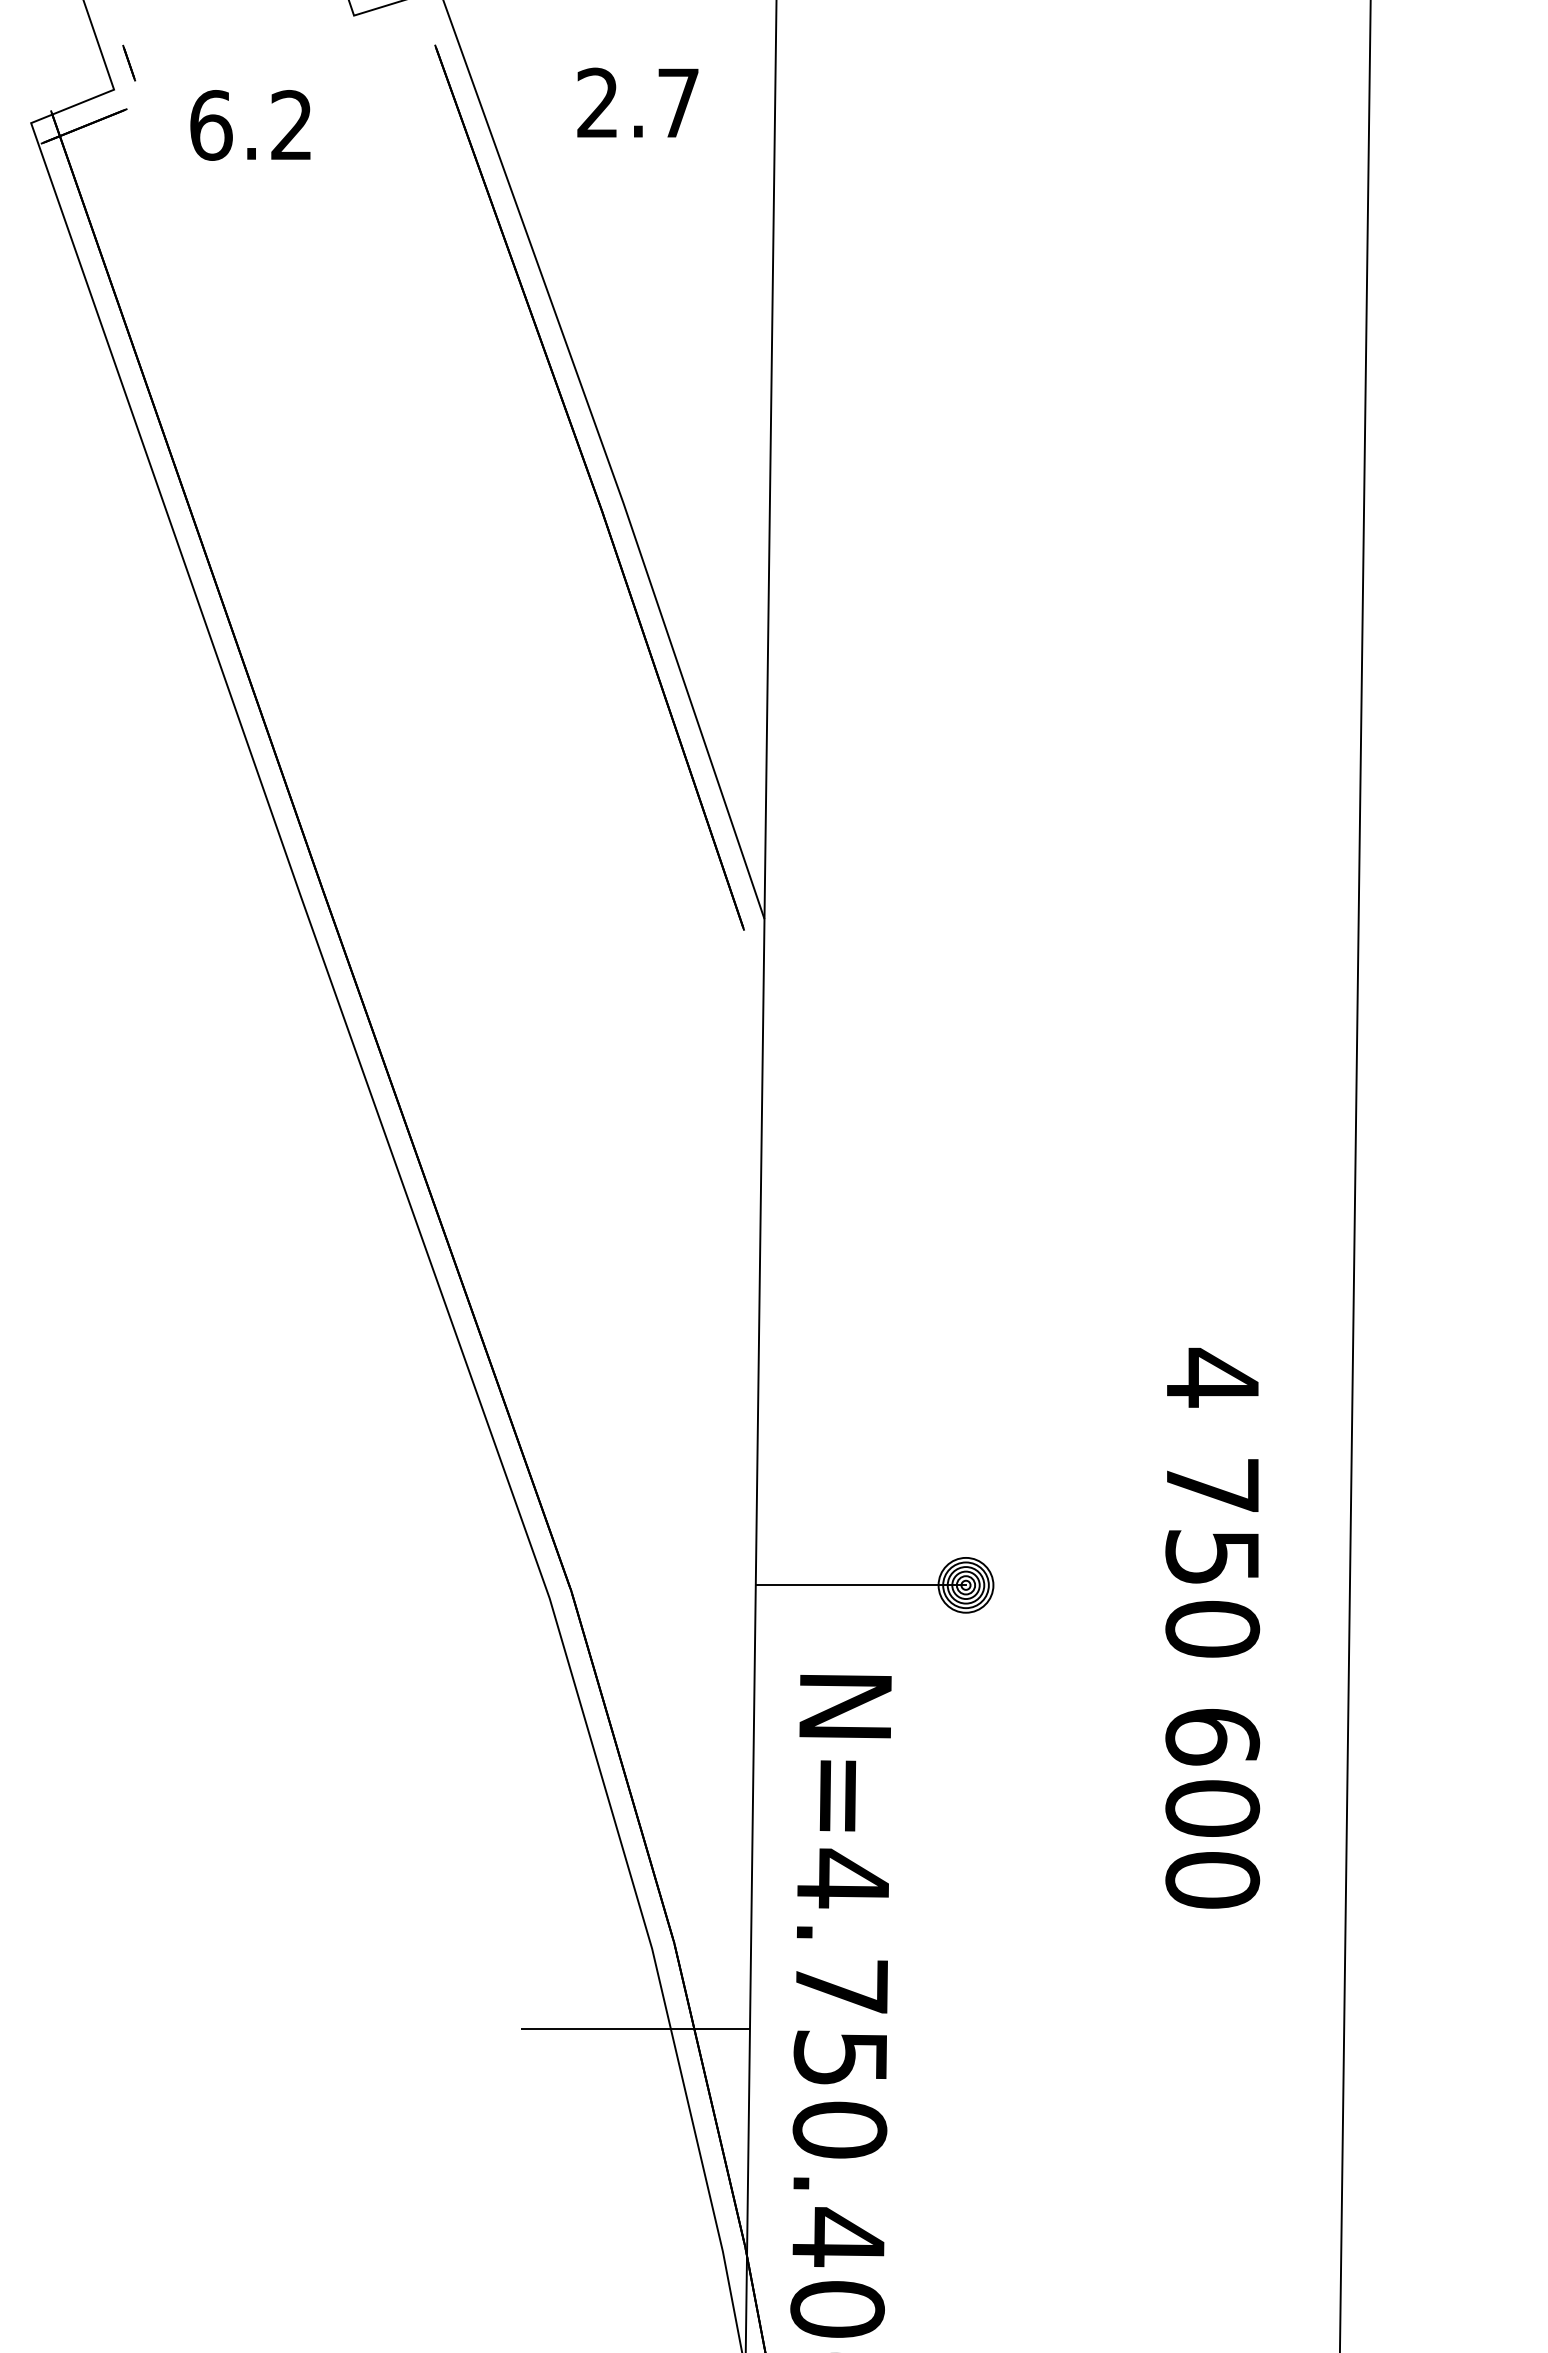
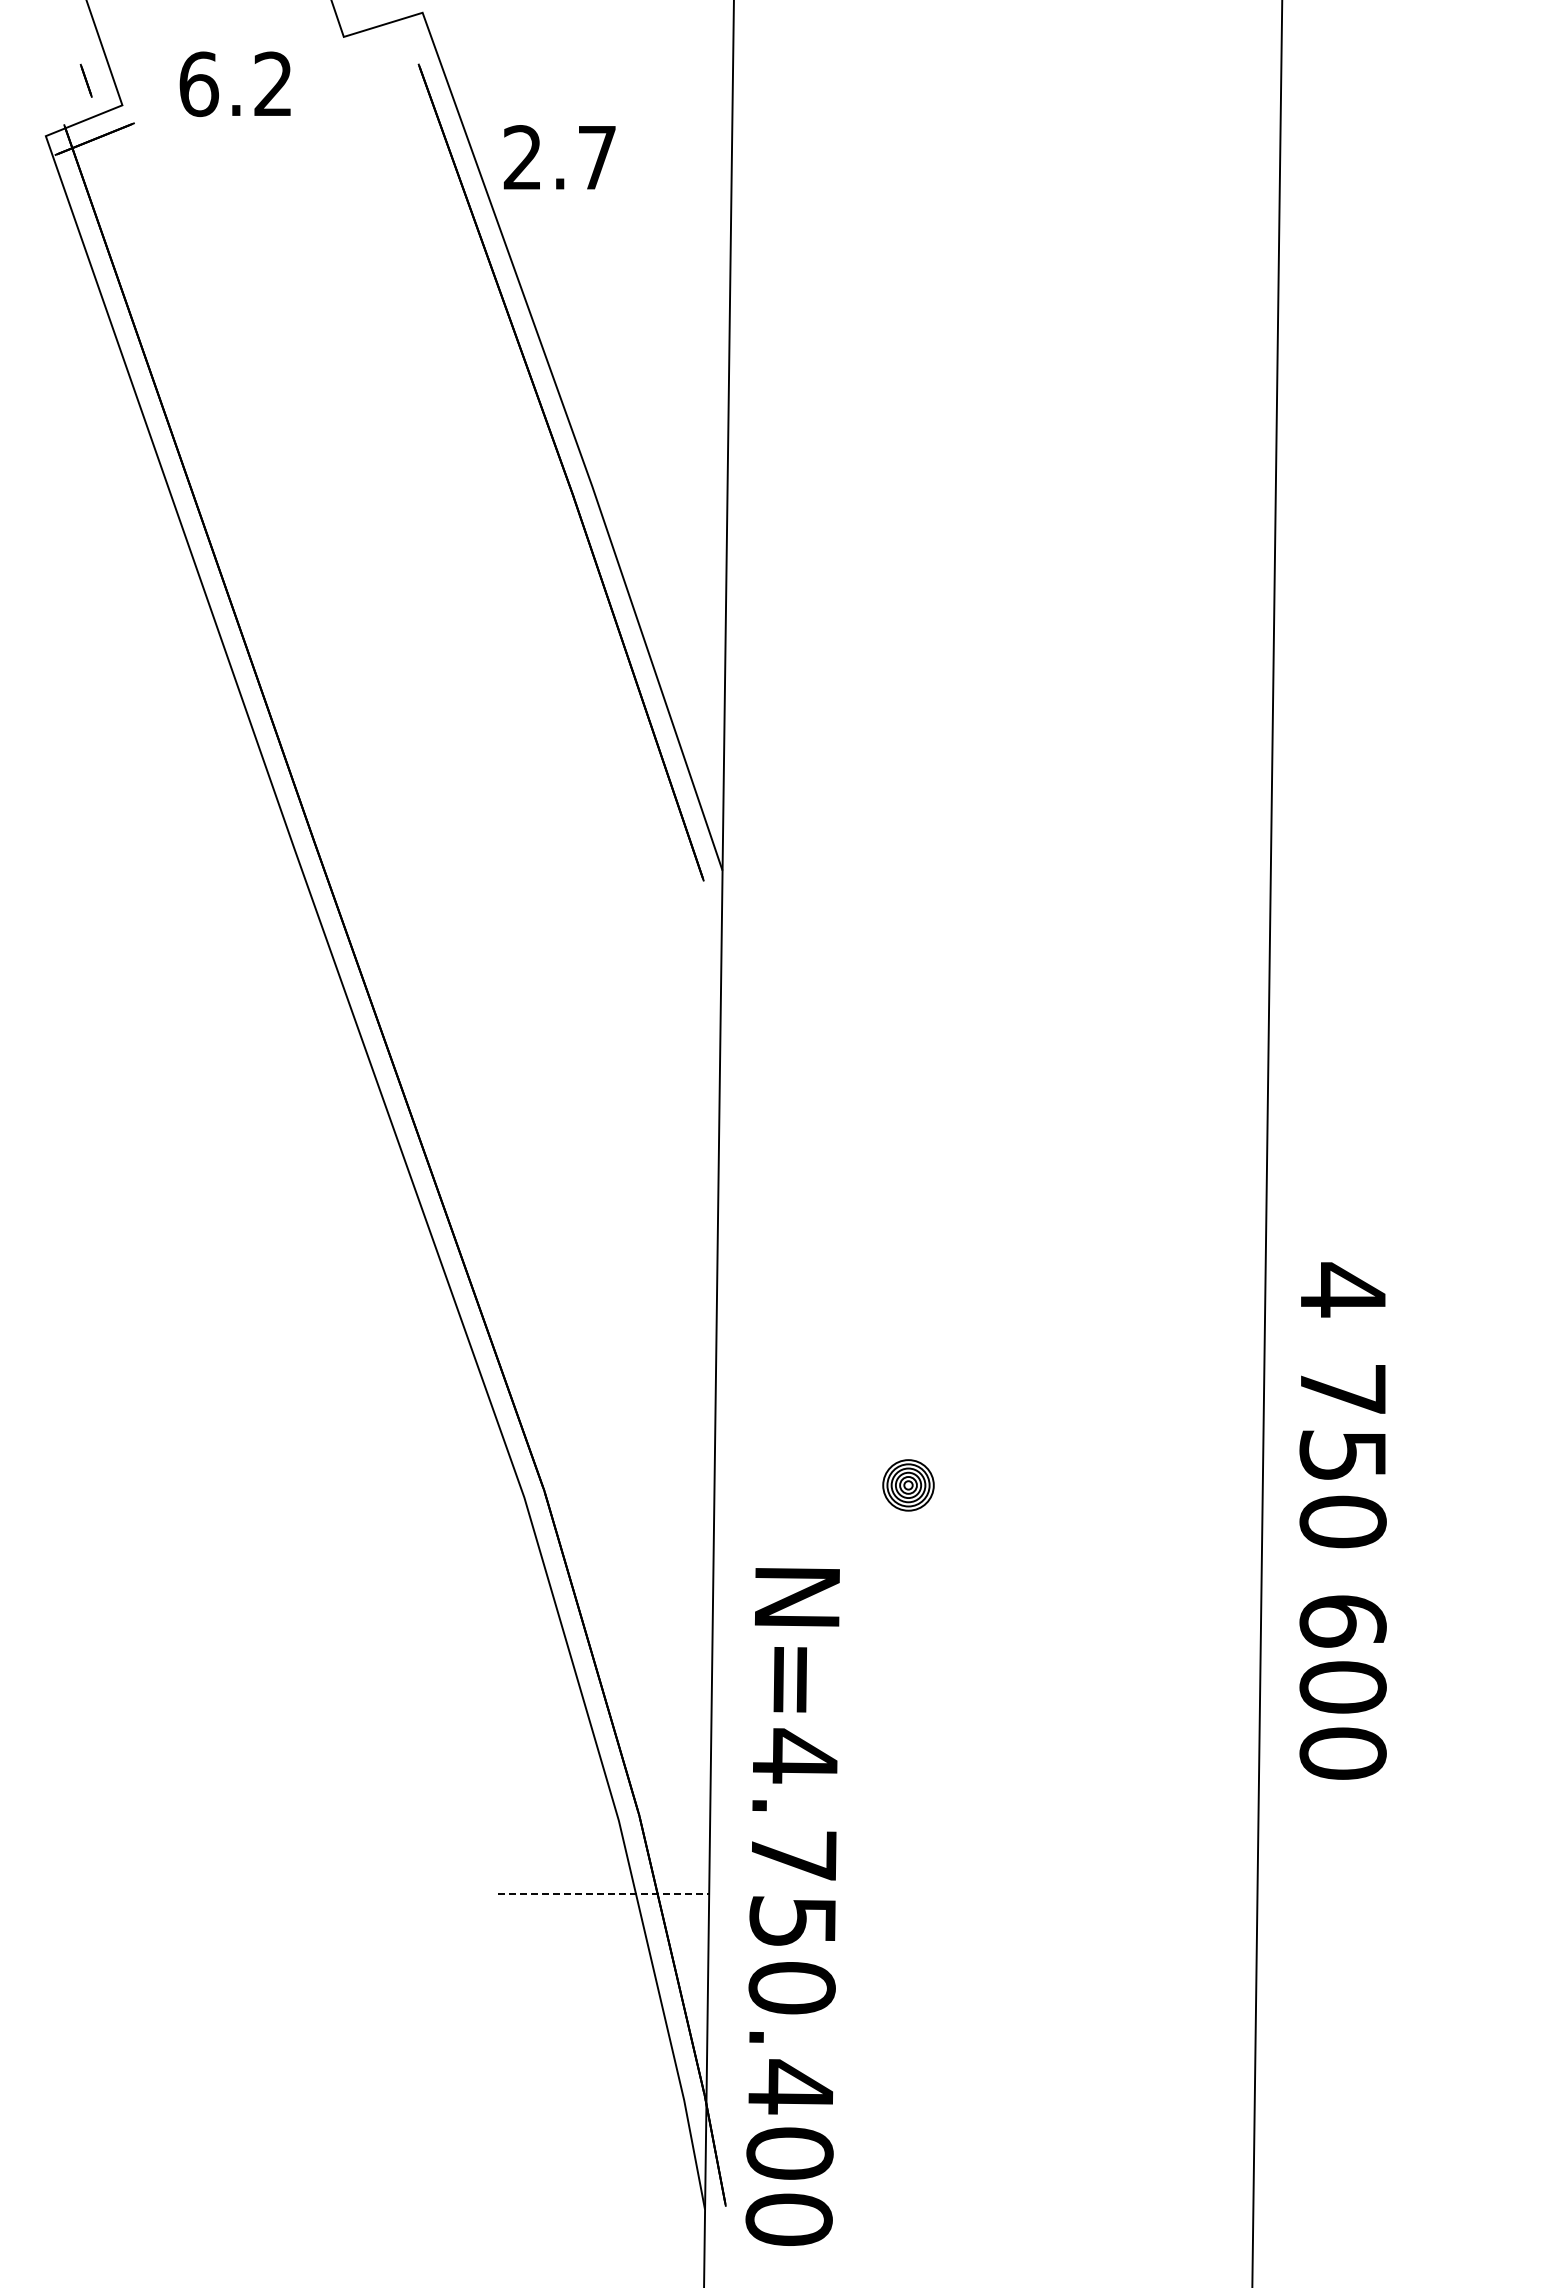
line: (128, 62) -> (85, 80), moved
text: (637, 102) -> (559, 157), moved
text: (249, 124) -> (234, 83), moved
line: (860, 1585) -> (811, 1485), removed
text: (1211, 1627) -> (1342, 1520), moved
line: (636, 2028) -> (604, 1894), solid -> dashed

